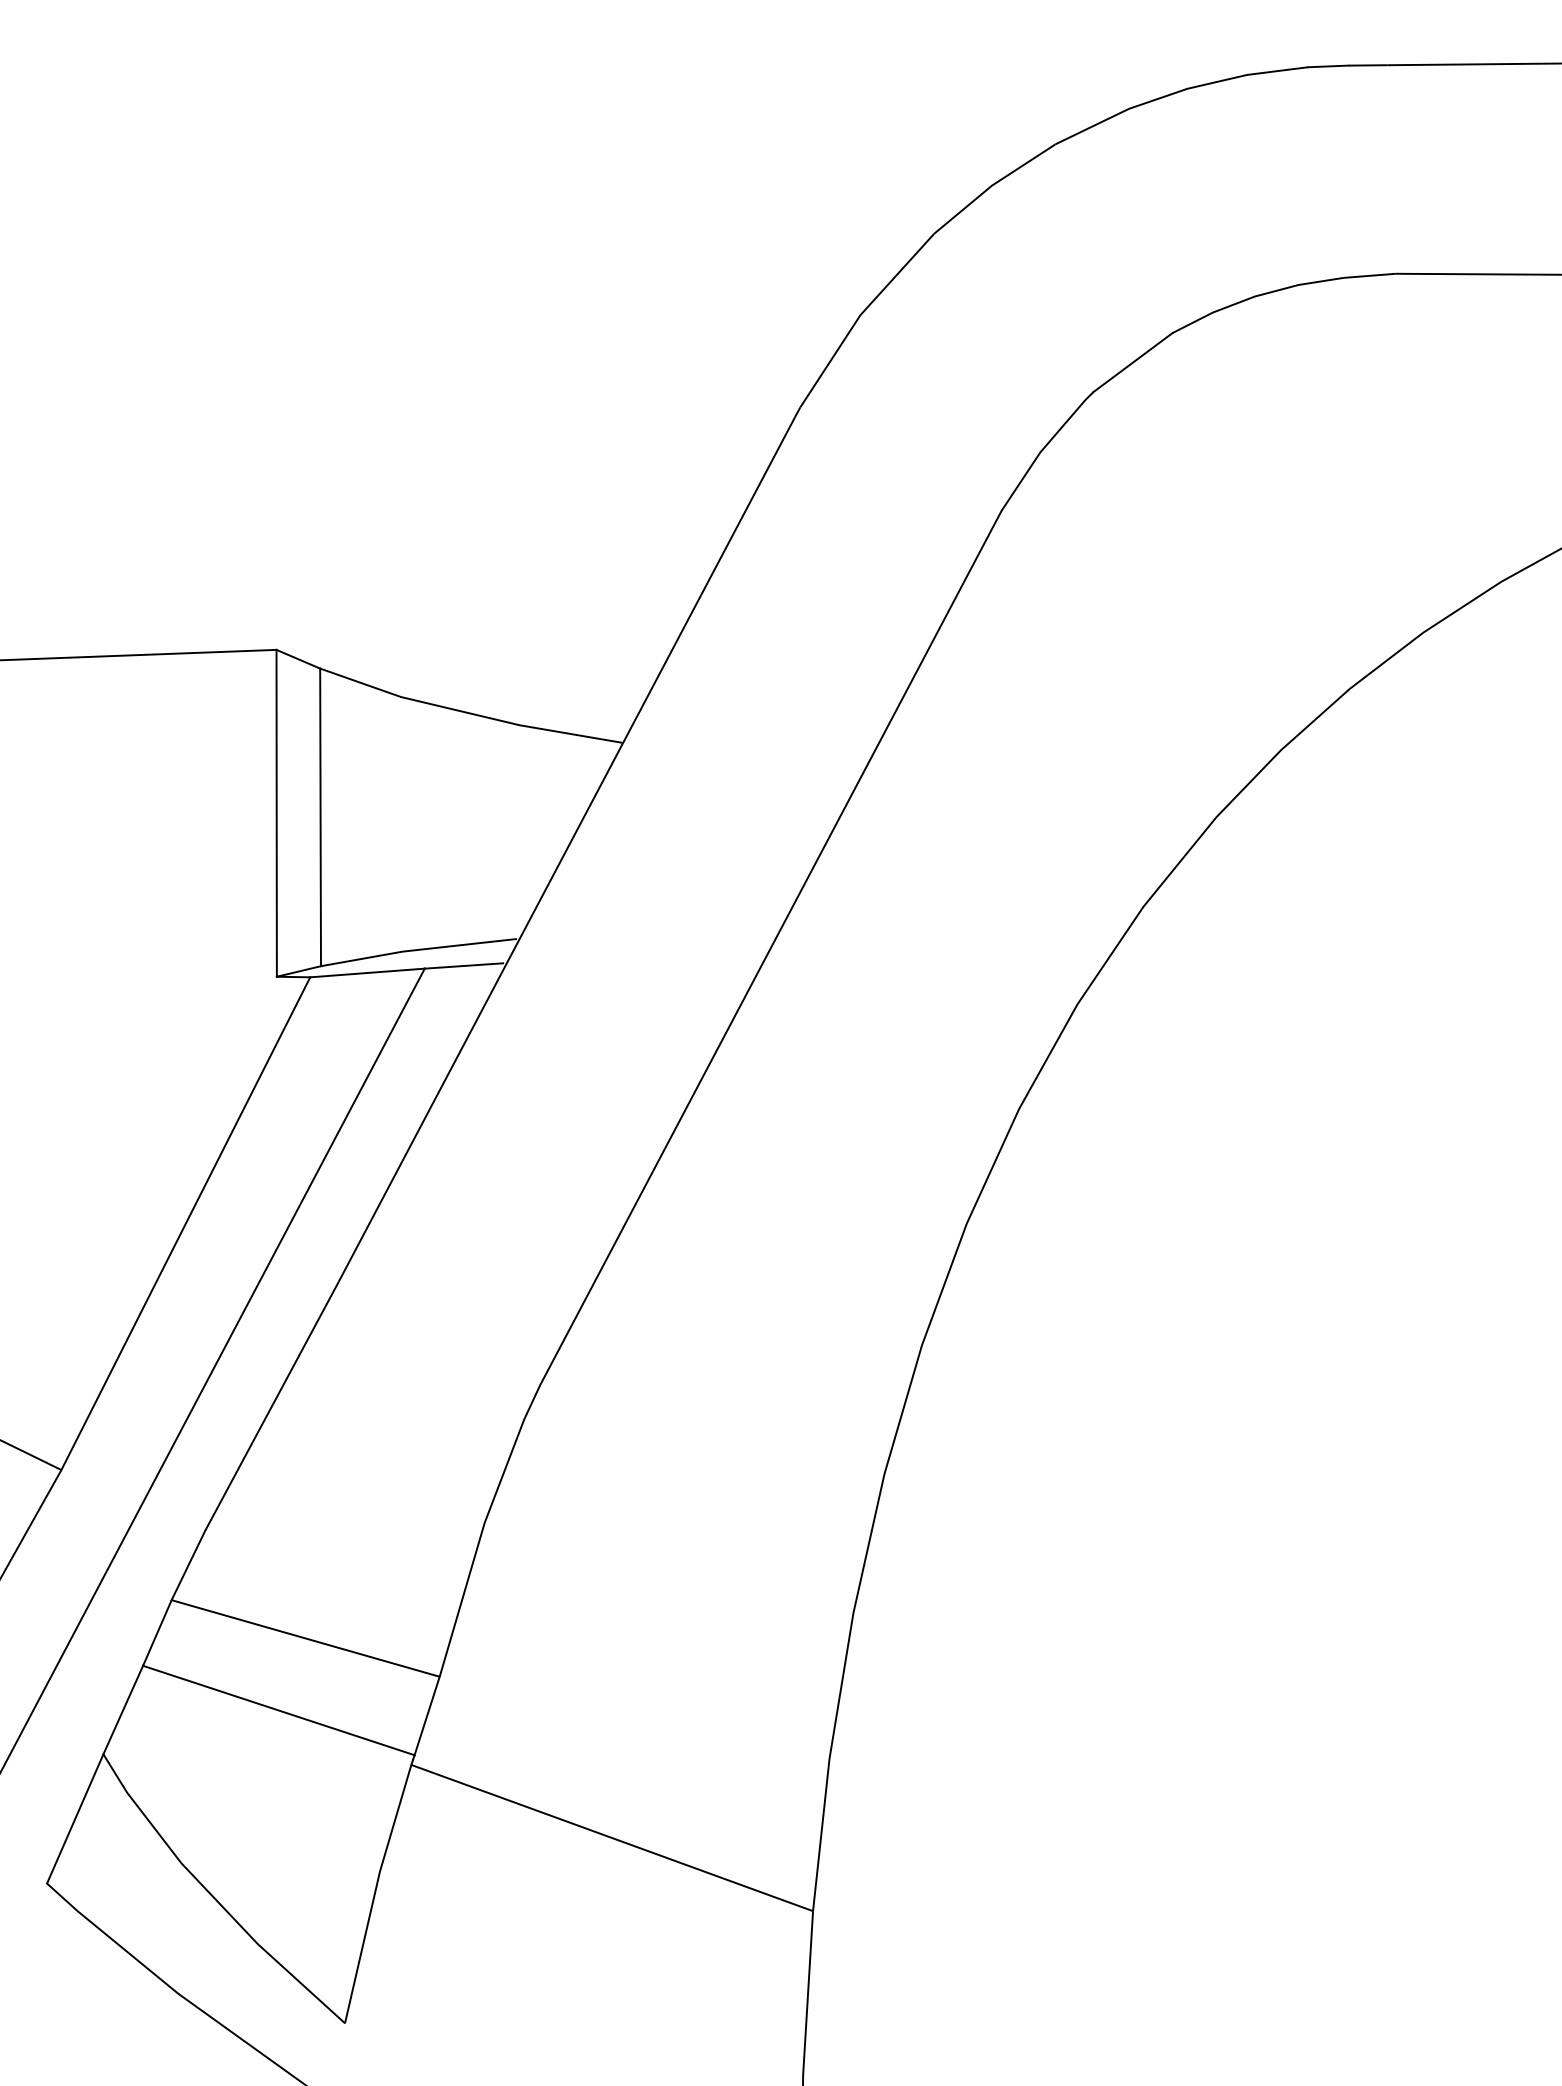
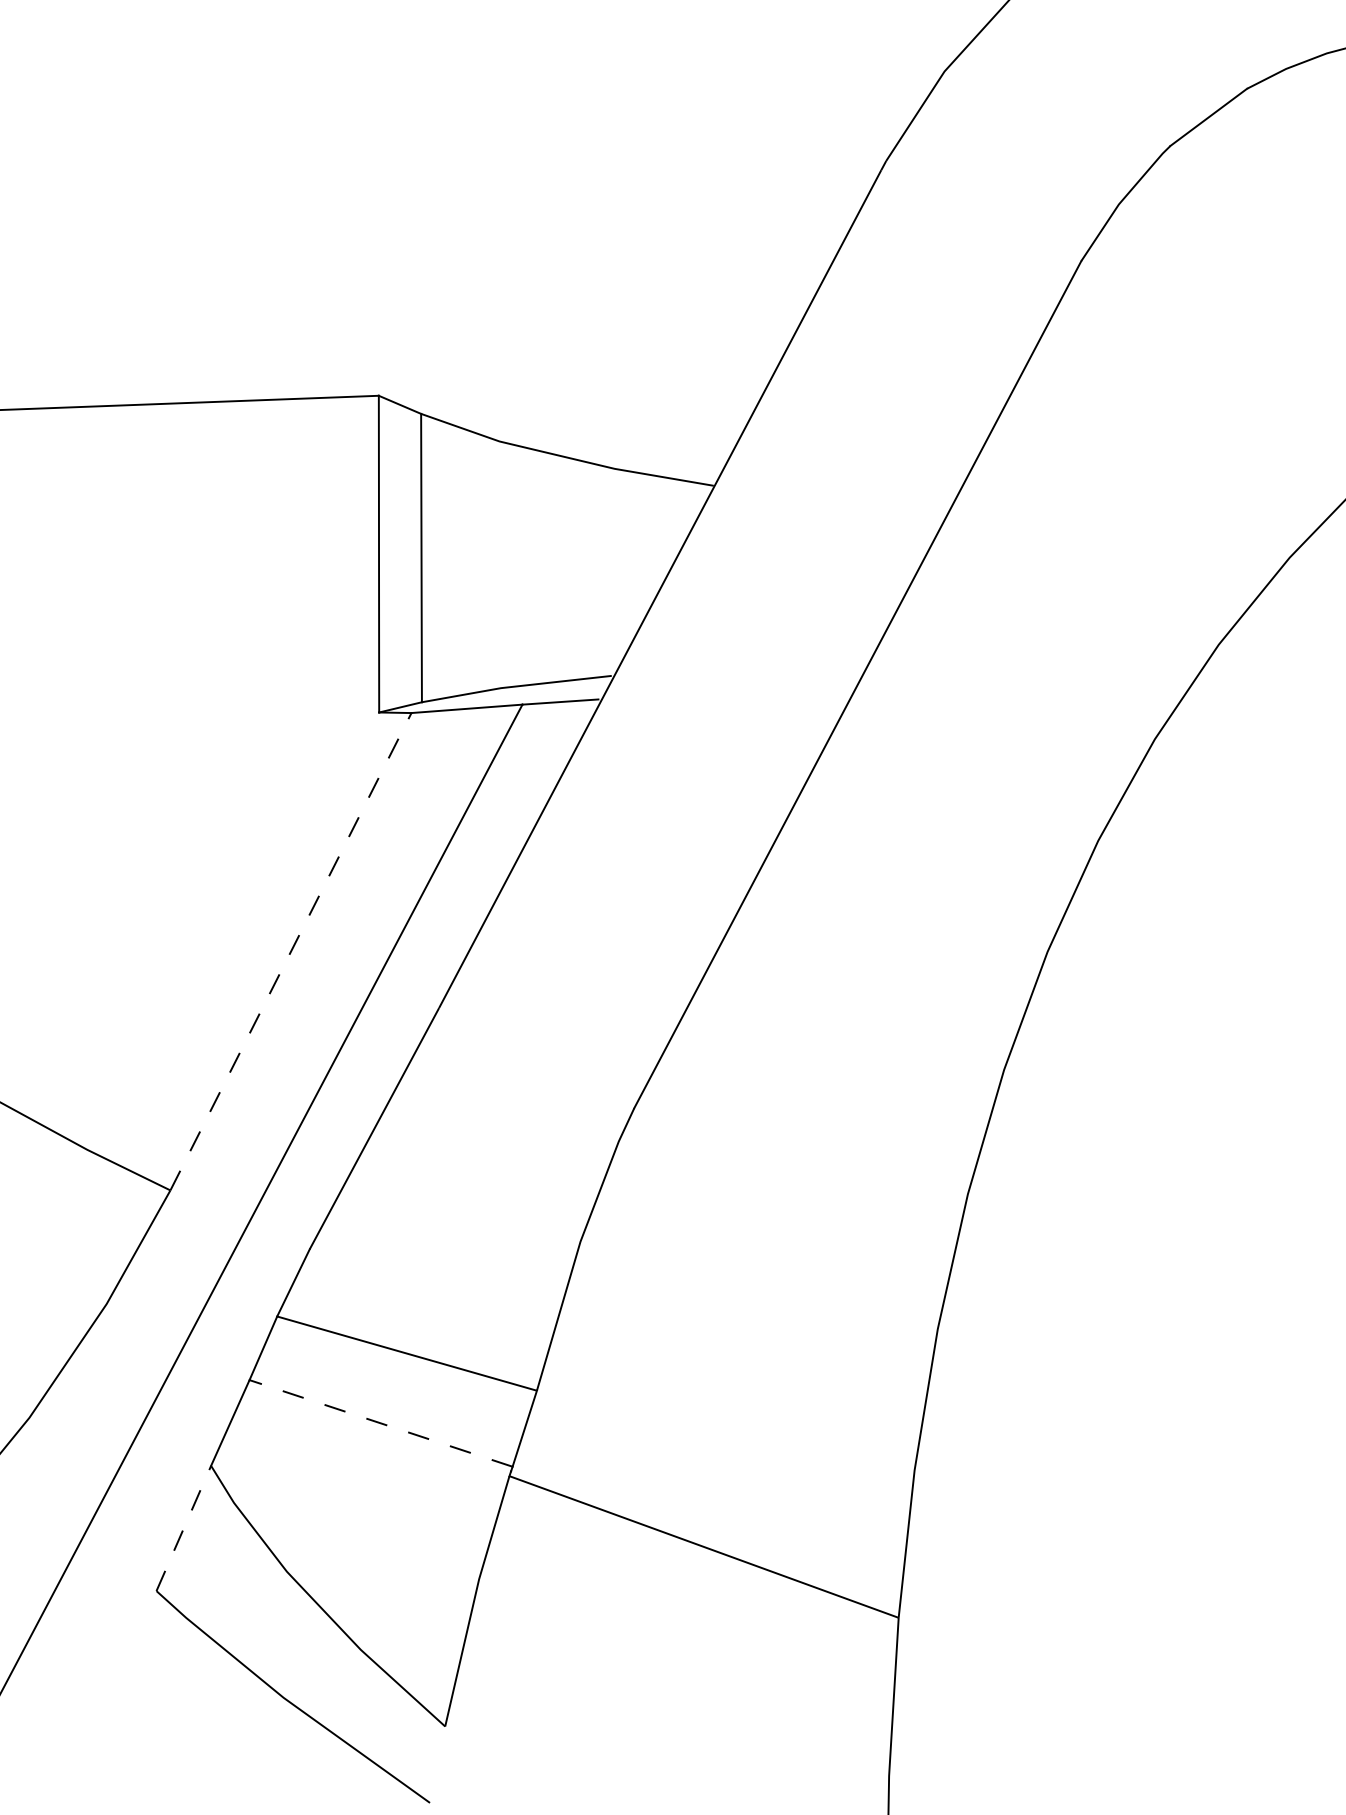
line: (185, 1223) -> (290, 951), solid -> dashed
line: (278, 1710) -> (380, 1423), solid -> dashed
line: (75, 1818) -> (184, 1528), solid -> dashed

